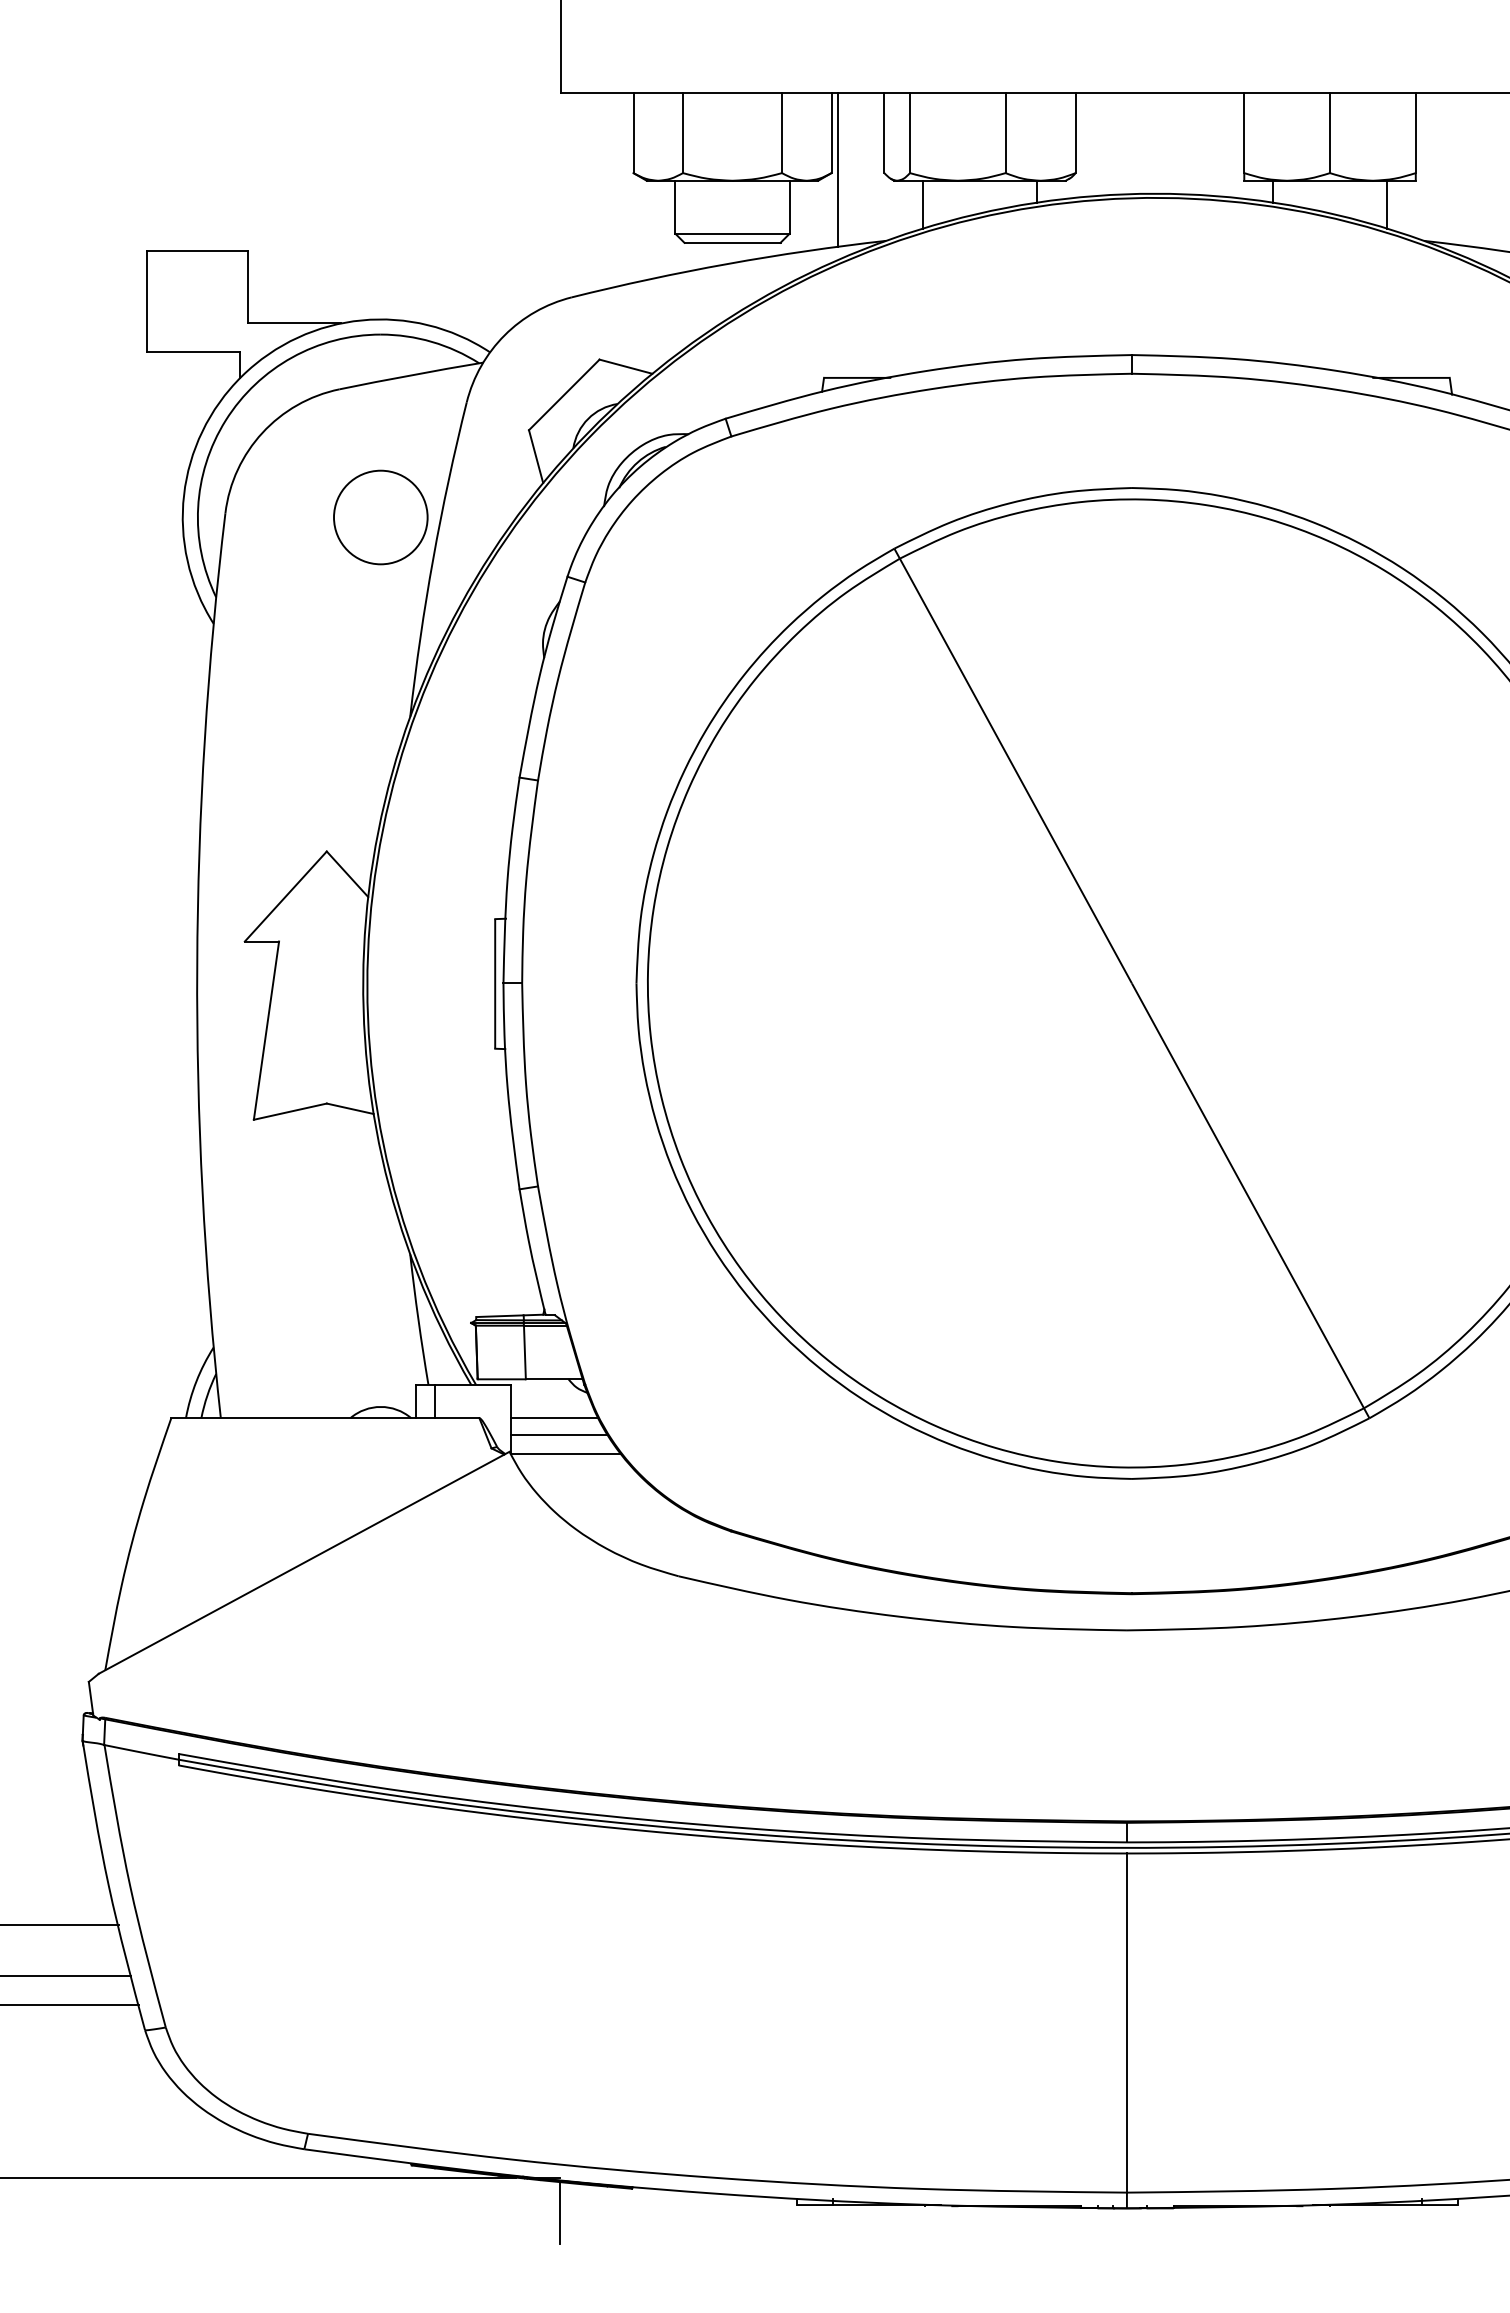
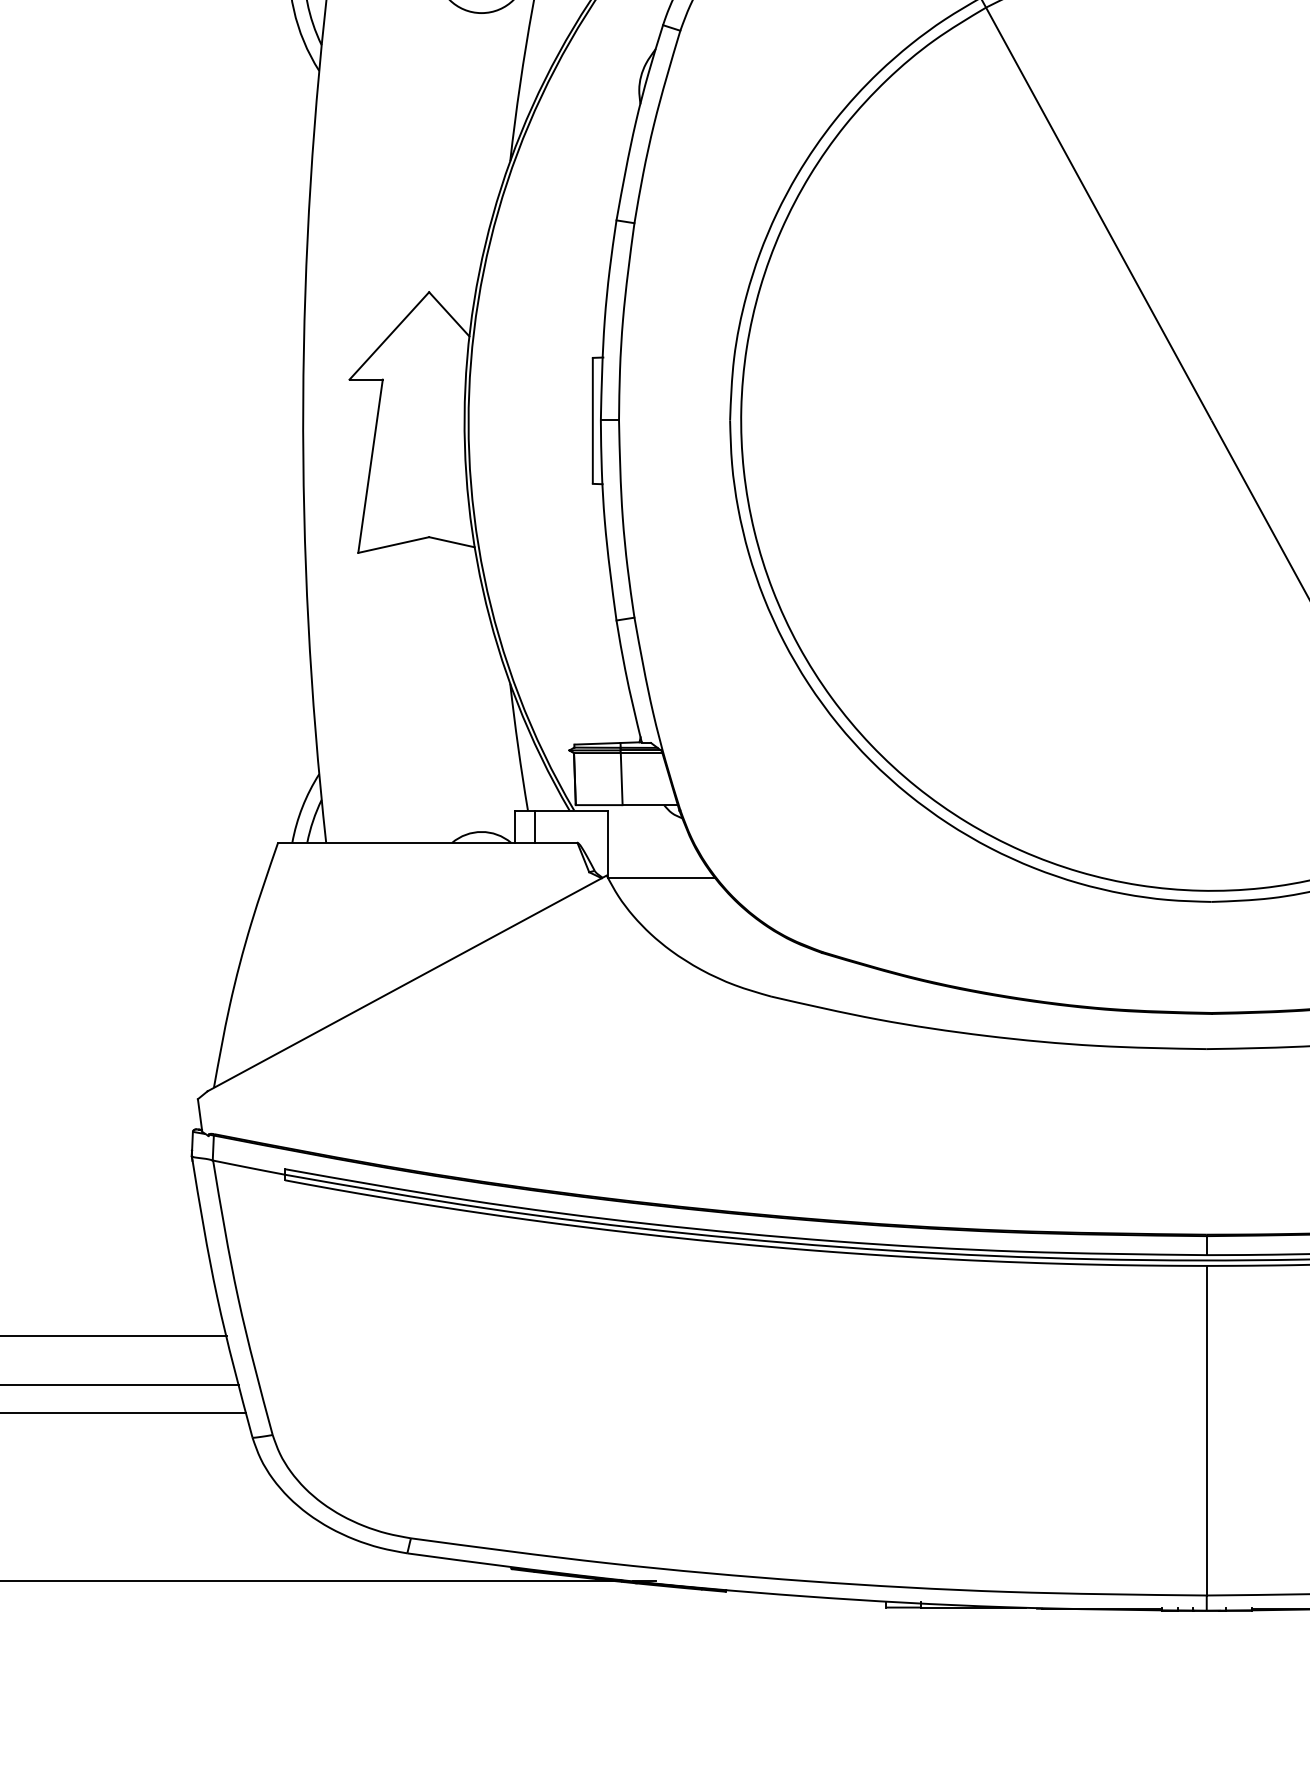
line: (554, 1418) -> (650, 843), removed
line: (559, 1434) -> (655, 858), removed
line: (560, 2212) -> (656, 1614), removed

